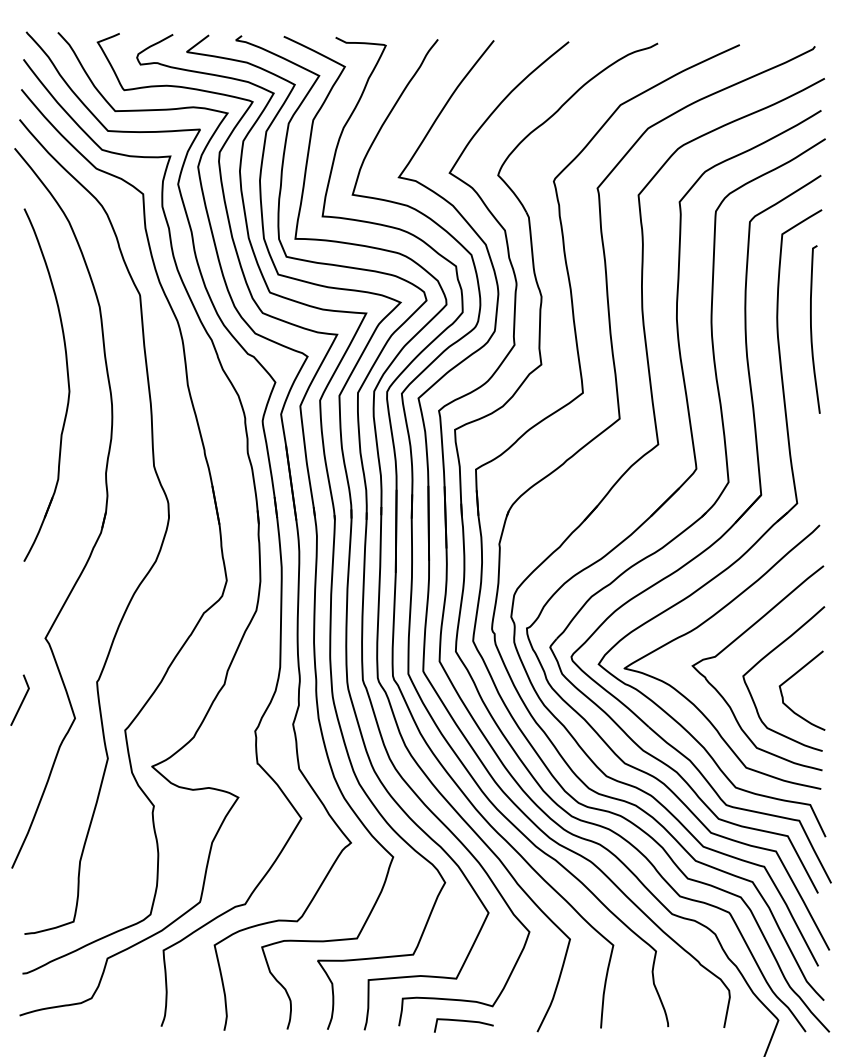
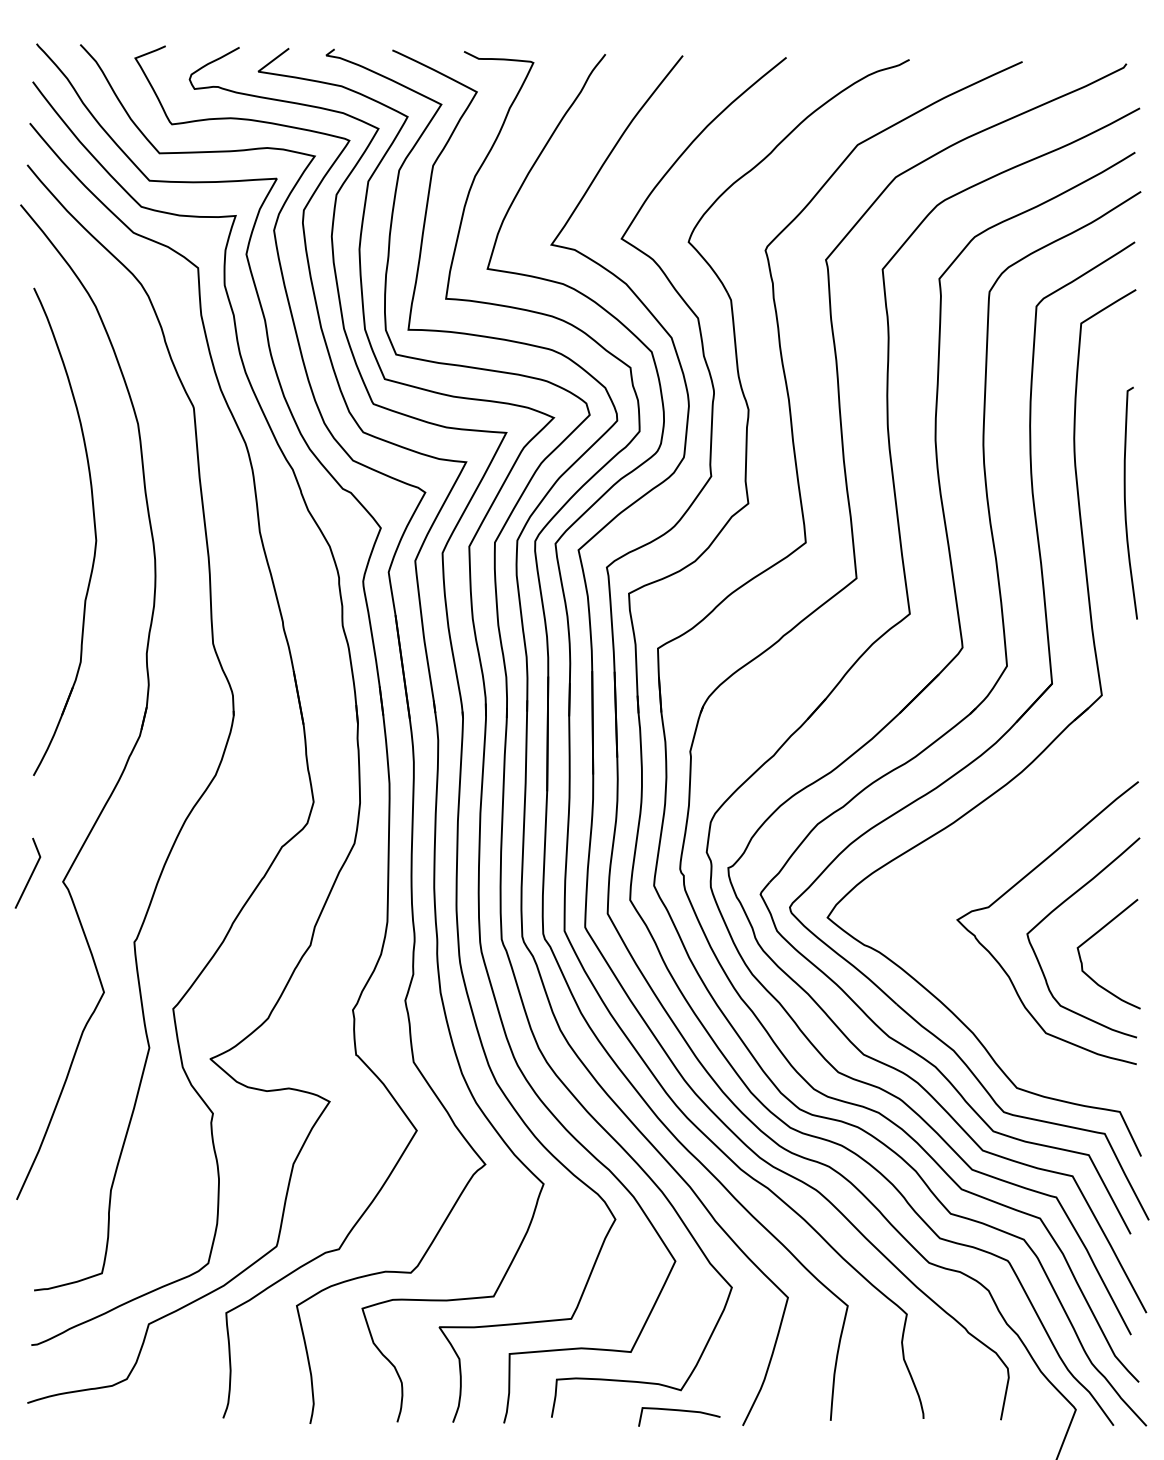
curve: (811, 329) -> (1125, 502), moved
curve: (699, 626) -> (967, 865), removed
line: (21, 701) -> (30, 874), moved
curve: (464, 1021) -> (679, 1411), moved

